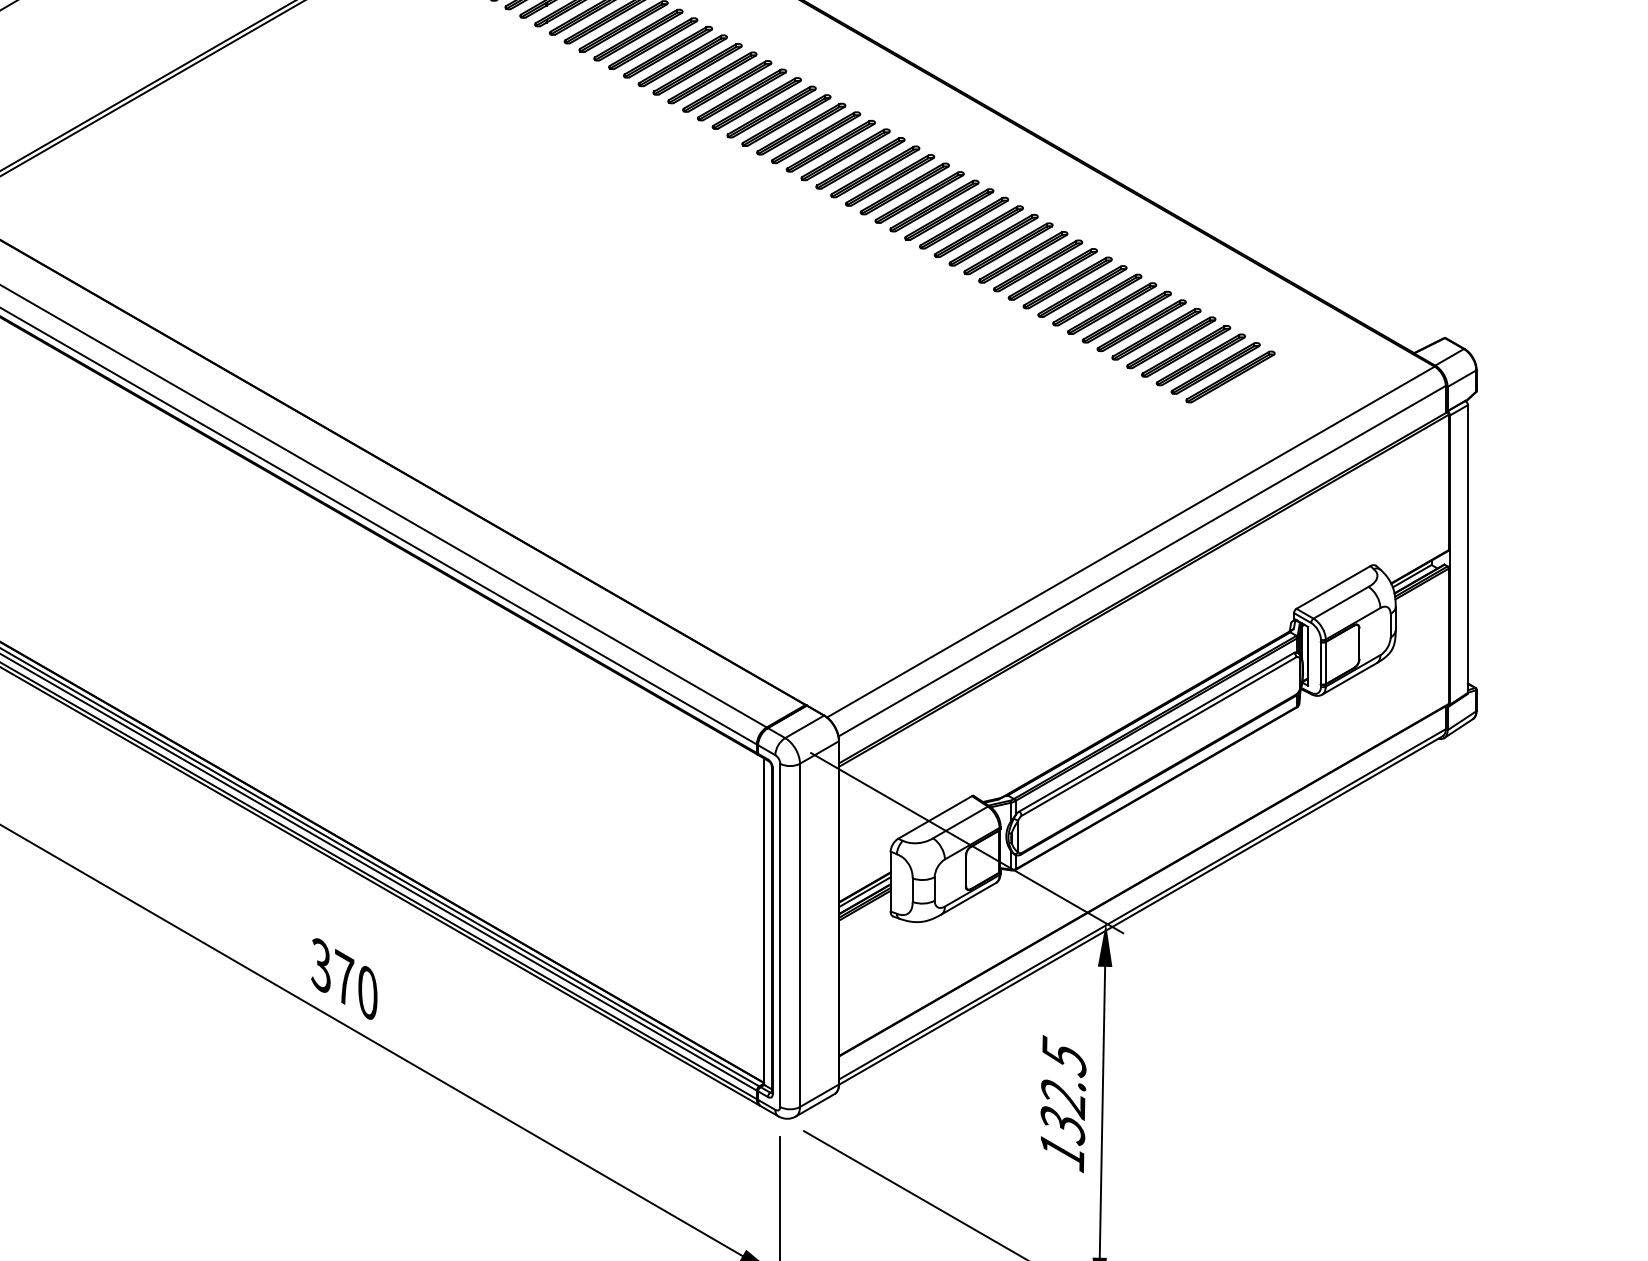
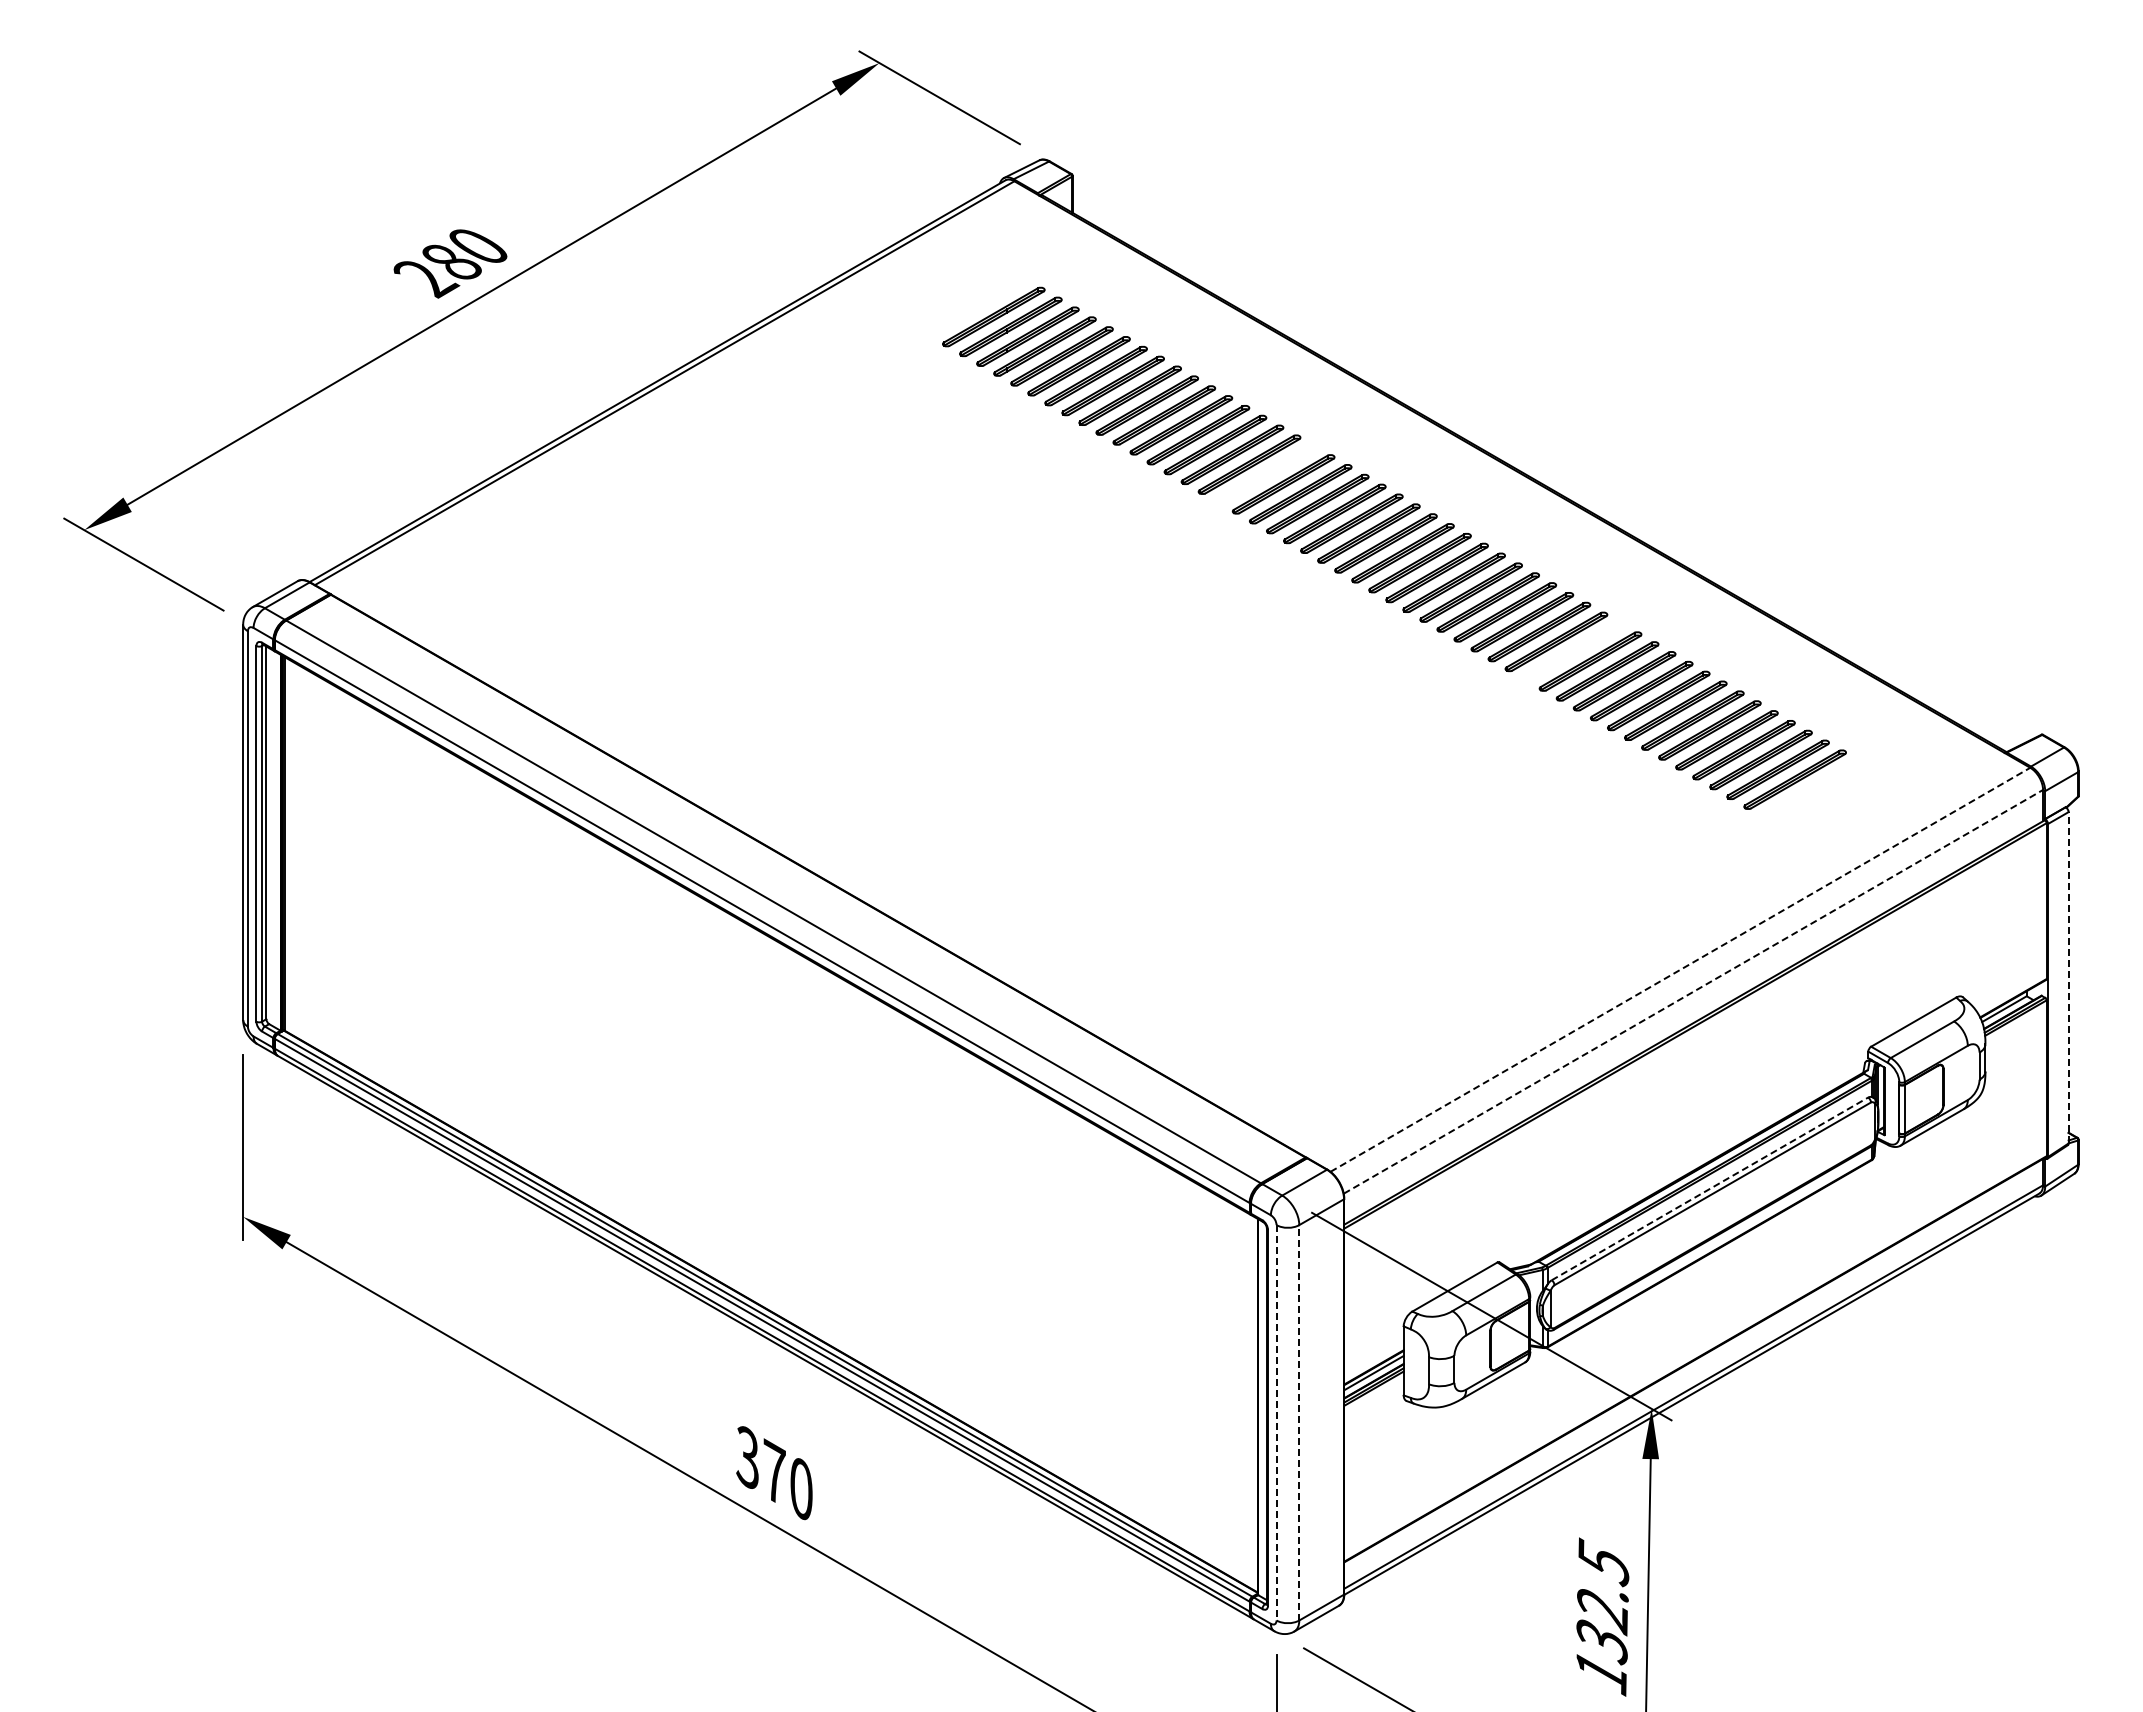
part: (771, 112) -> (1266, 474), removed
part: (1038, 265) -> (1573, 651), removed
line: (1130, 541) -> (1680, 969), solid -> dashed
line: (1467, 548) -> (2068, 977), solid -> dashed
line: (1142, 560) -> (1693, 991), solid -> dashed
line: (1156, 731) -> (1709, 1188), solid -> dashed
line: (780, 935) -> (1276, 1422), solid -> dashed
line: (800, 935) -> (1299, 1422), solid -> dashed

